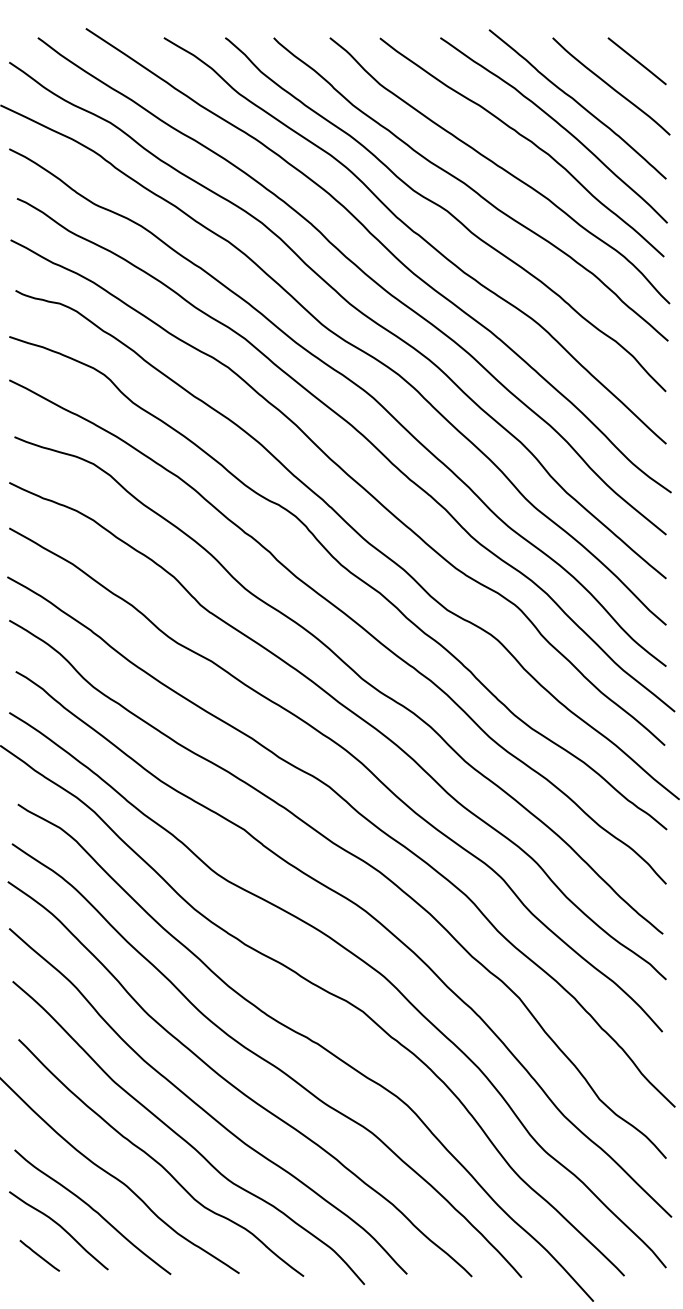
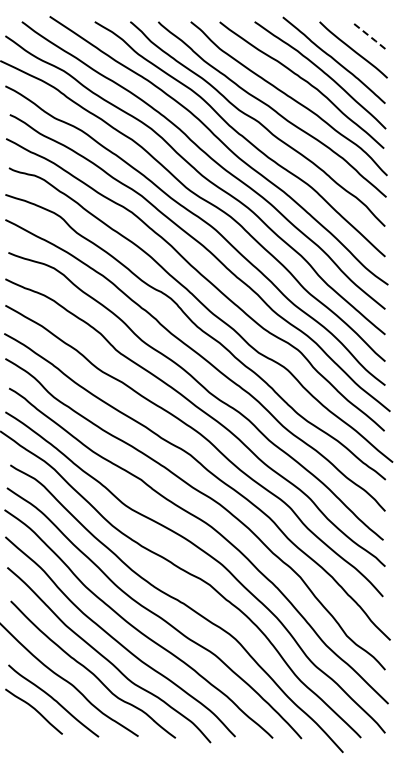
line: (637, 61) -> (368, 35), solid -> dashed
line: (38, 1254) -> (22, 725), removed

